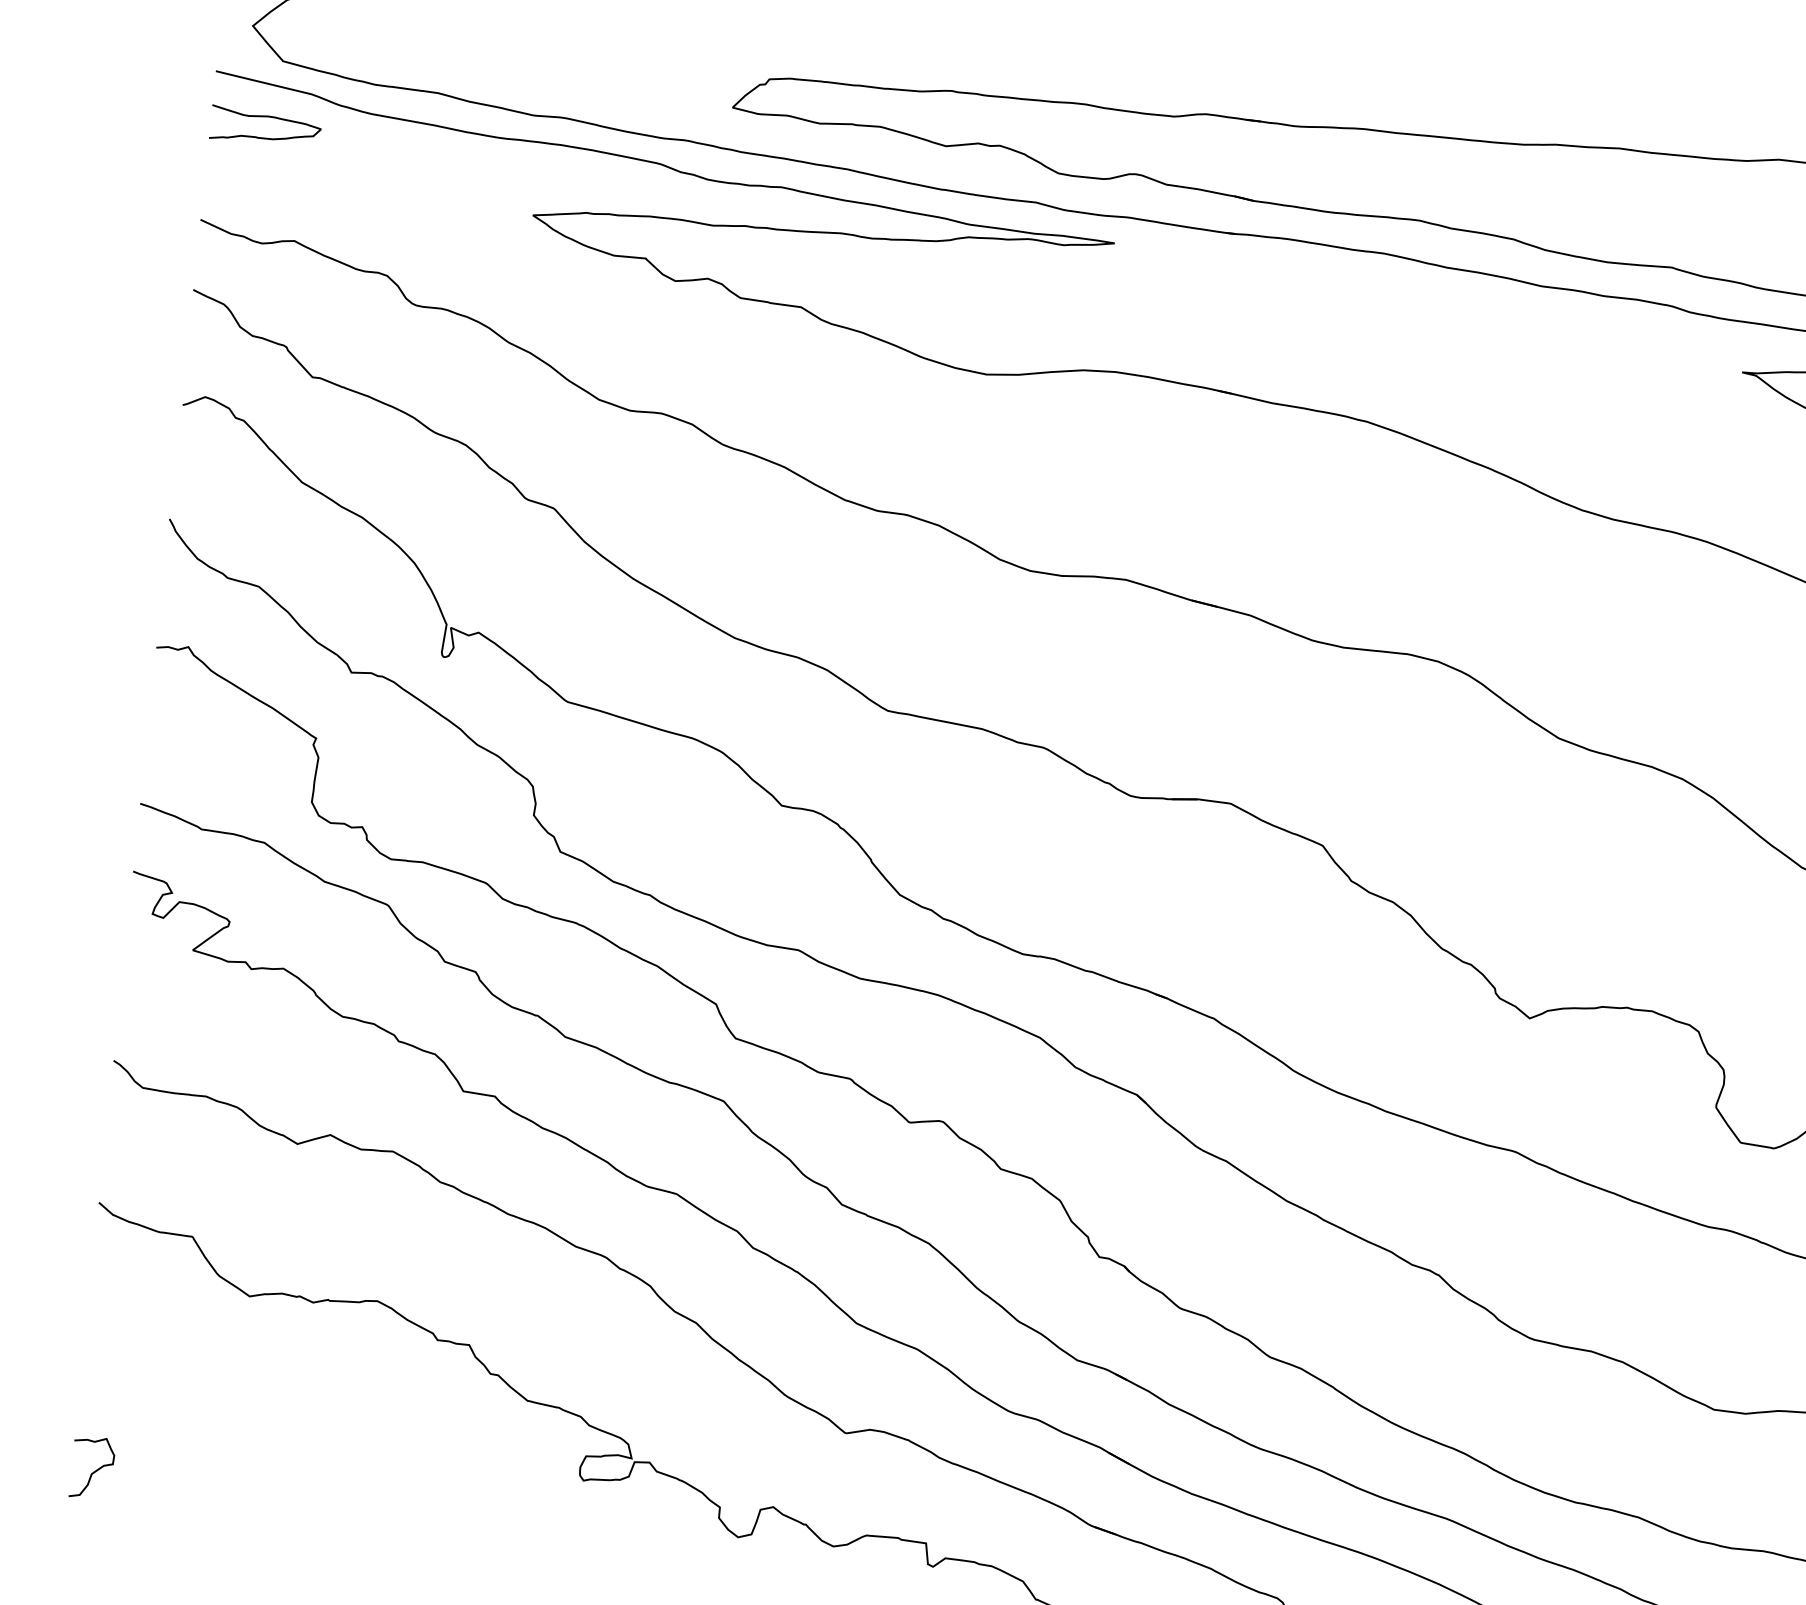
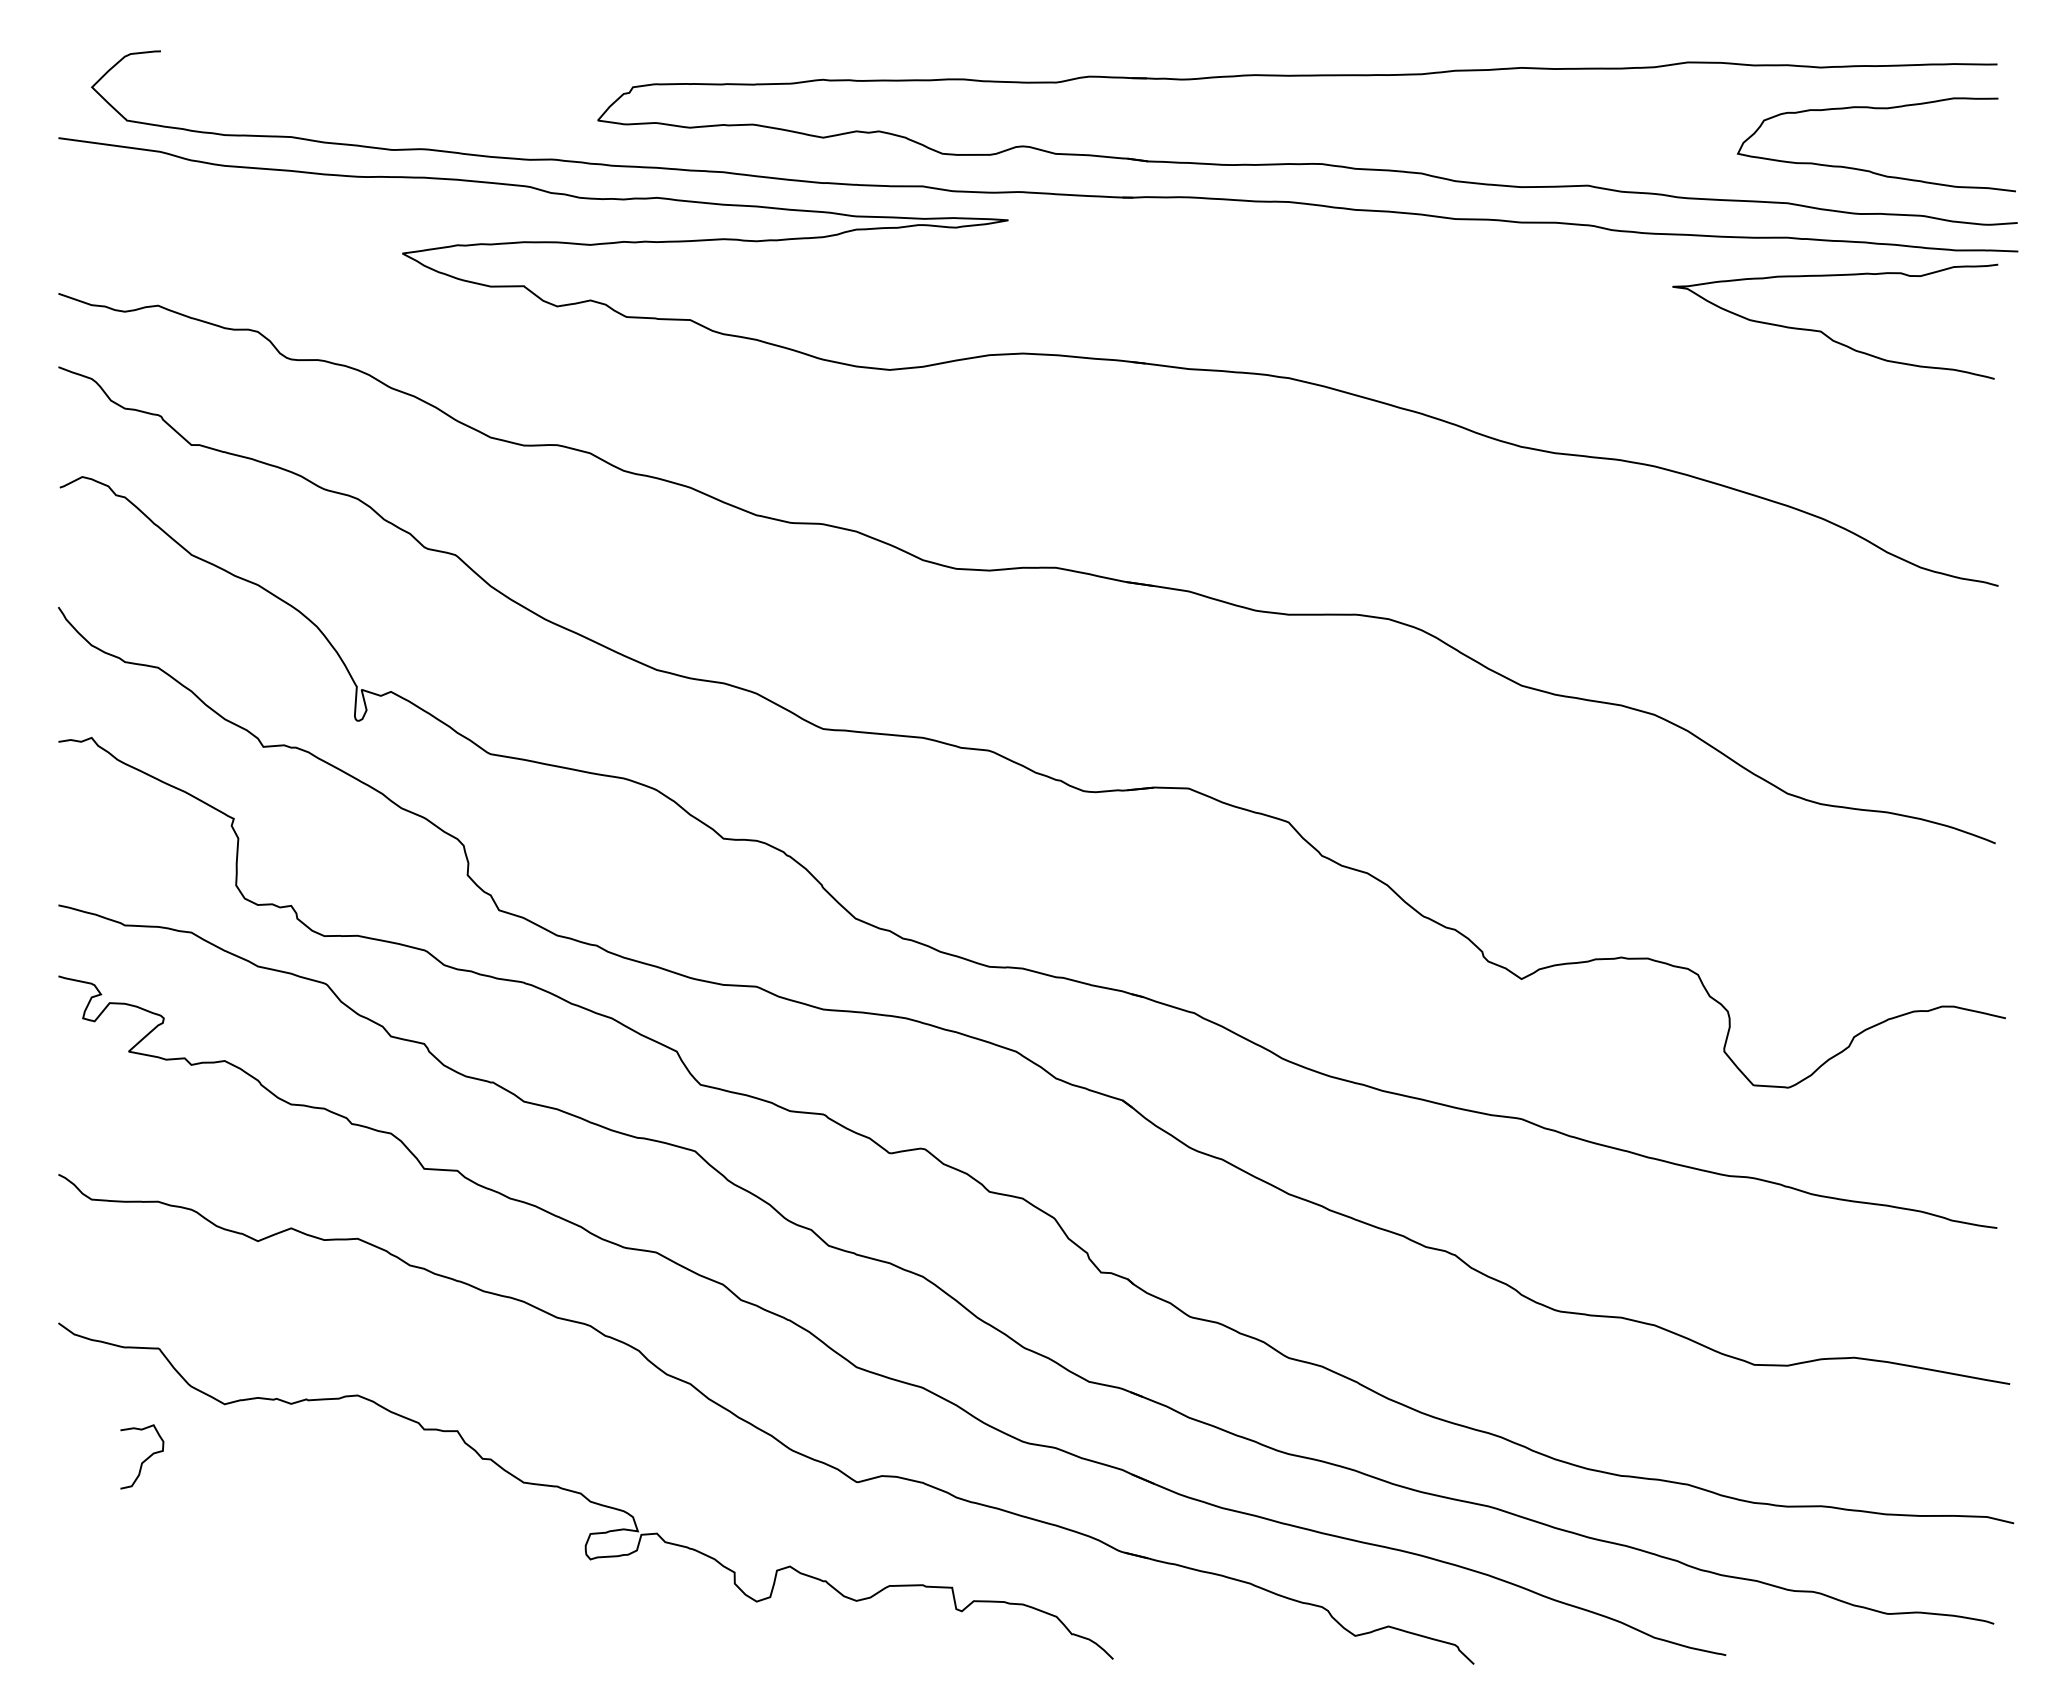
curve: (267, 117) -> (116, 180), removed
curve: (93, 1471) -> (143, 1460), moved

